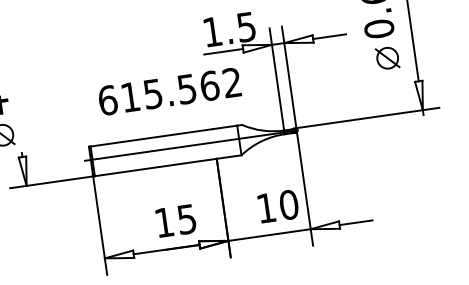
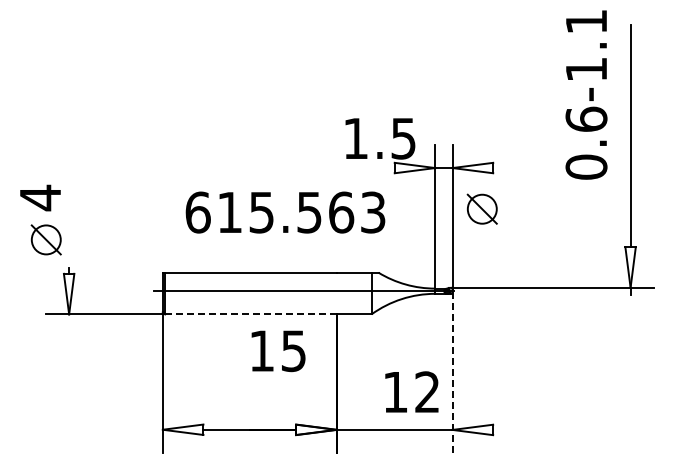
line: (329, 36) -> (516, 168), removed
line: (223, 52) -> (367, 168), removed
part: (387, 57) -> (481, 208), moved
text: (232, 82) -> (373, 212), 615.562 -> 615.563
line: (155, 167) -> (250, 314), solid -> dashed
line: (304, 186) -> (452, 370), solid -> dashed
text: (289, 205) -> (427, 392), 10 -> 12
text: (176, 221) -> (278, 351), moved
line: (356, 222) -> (516, 429), removed

